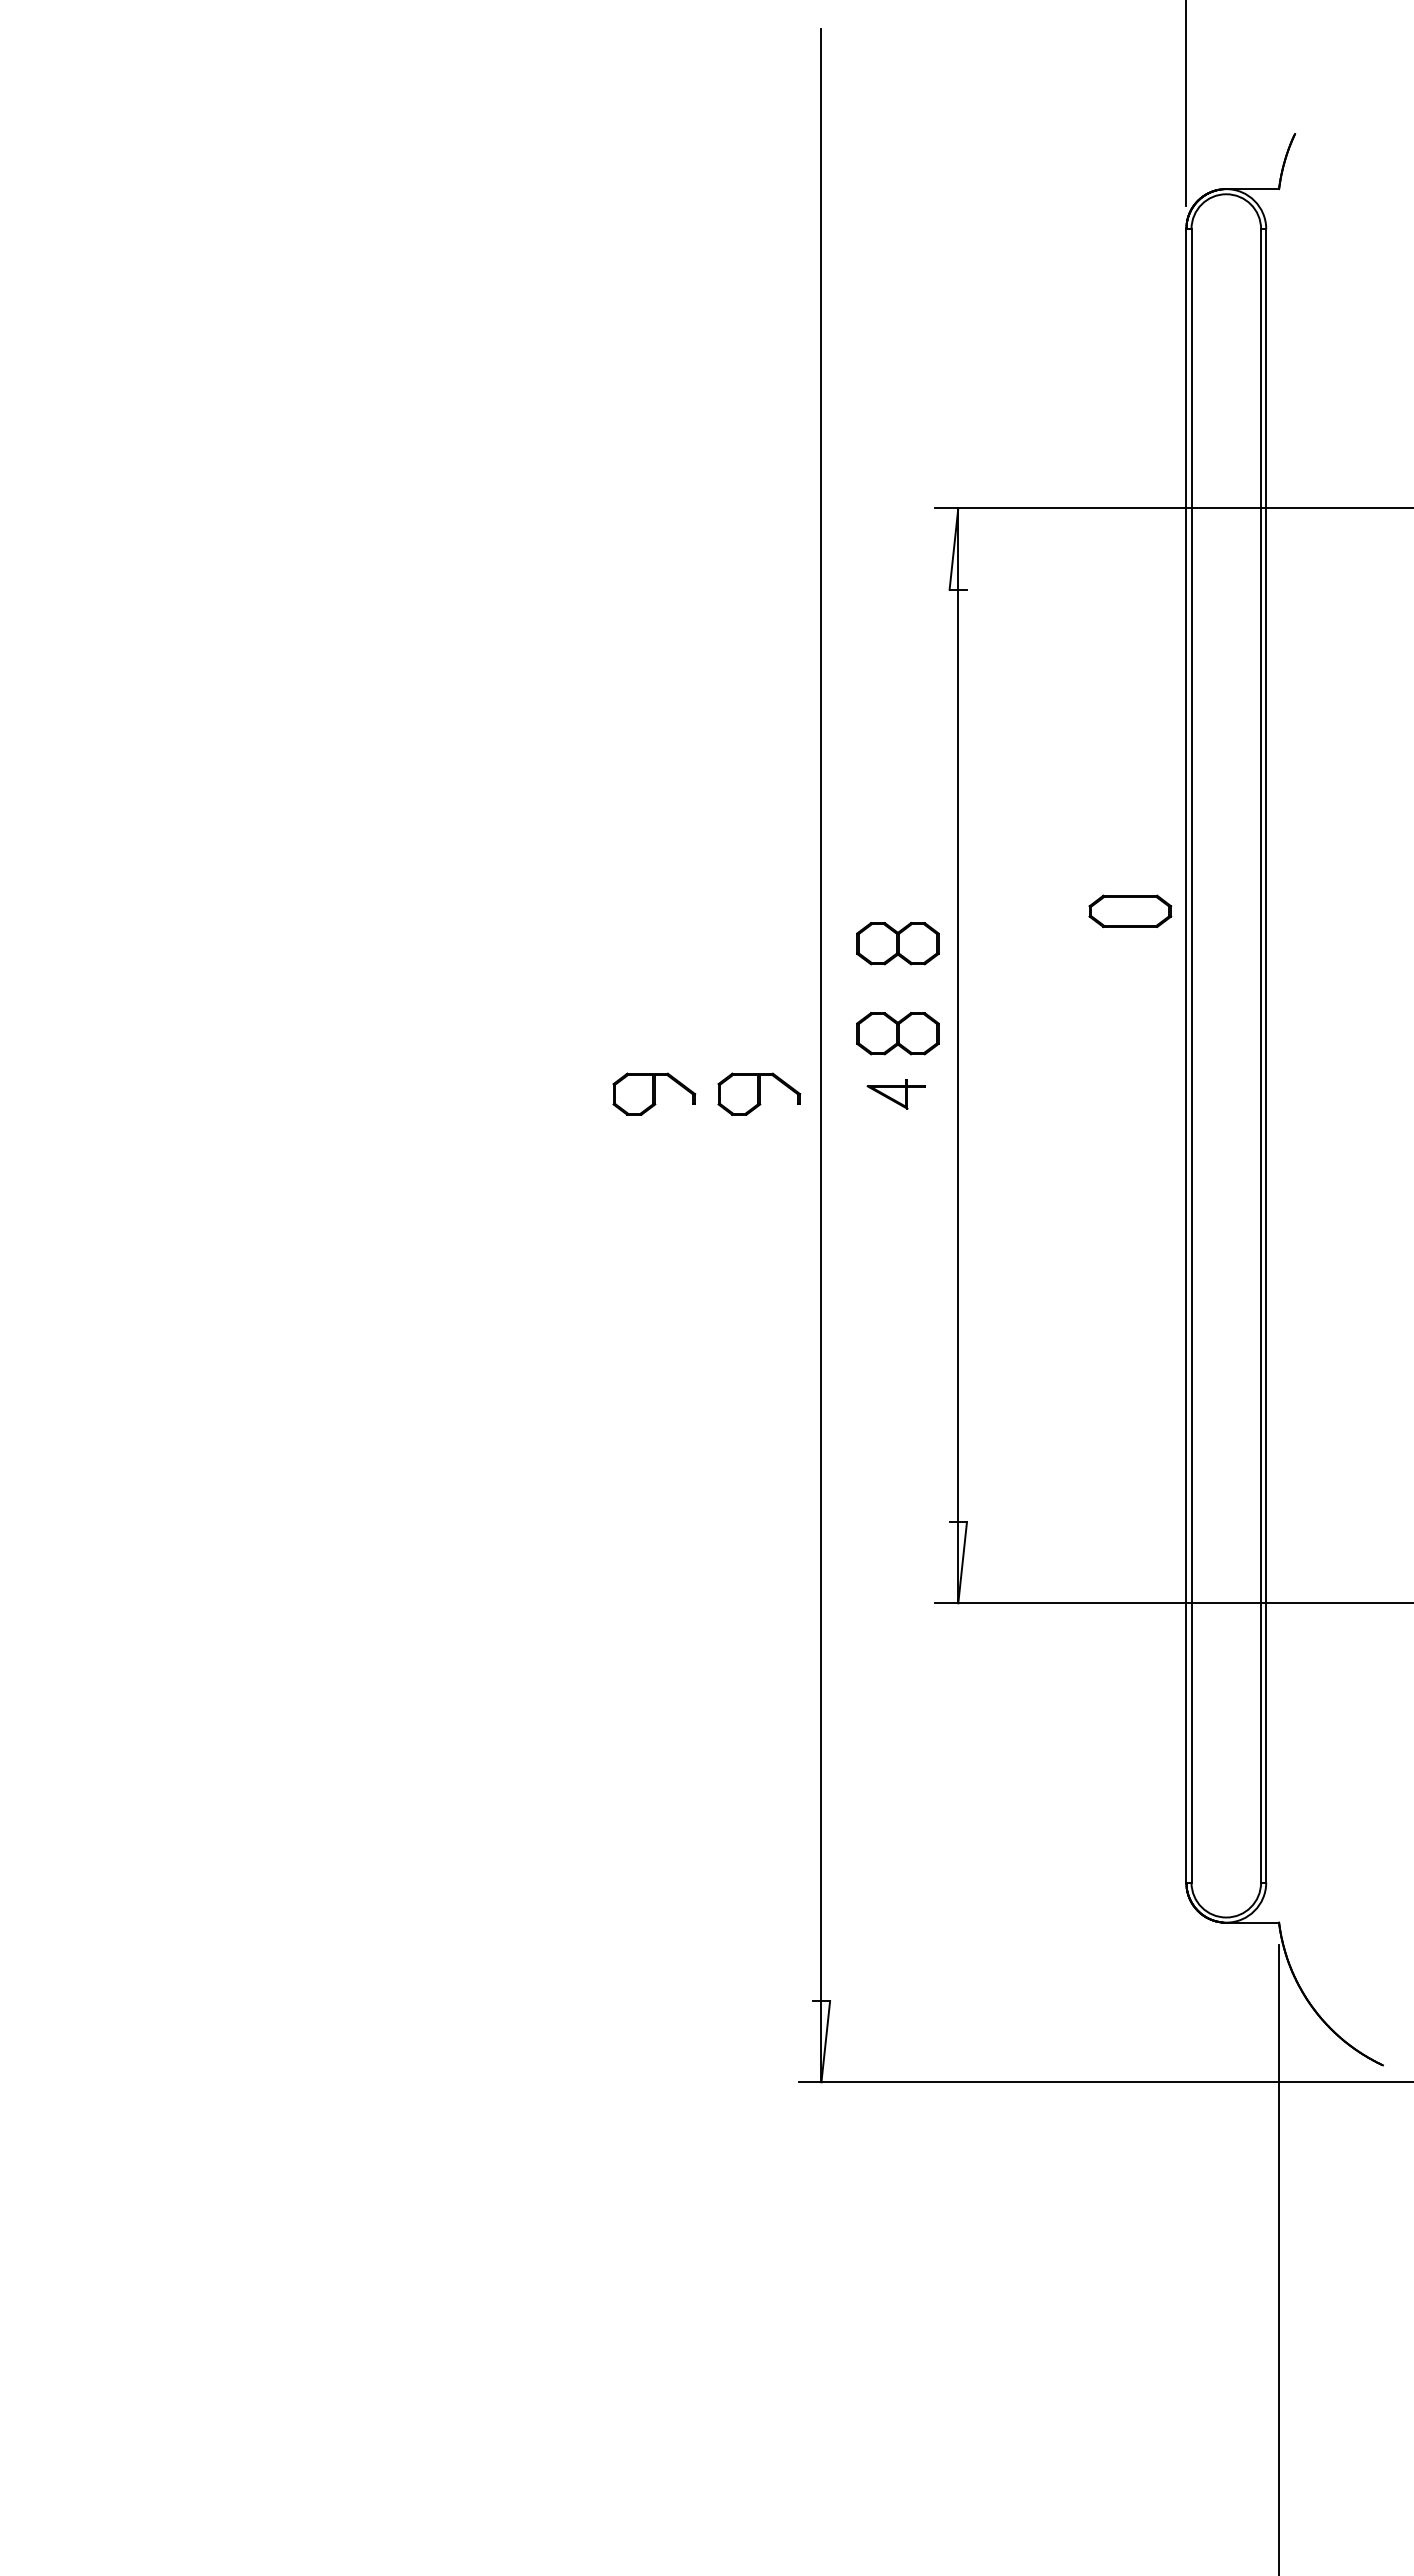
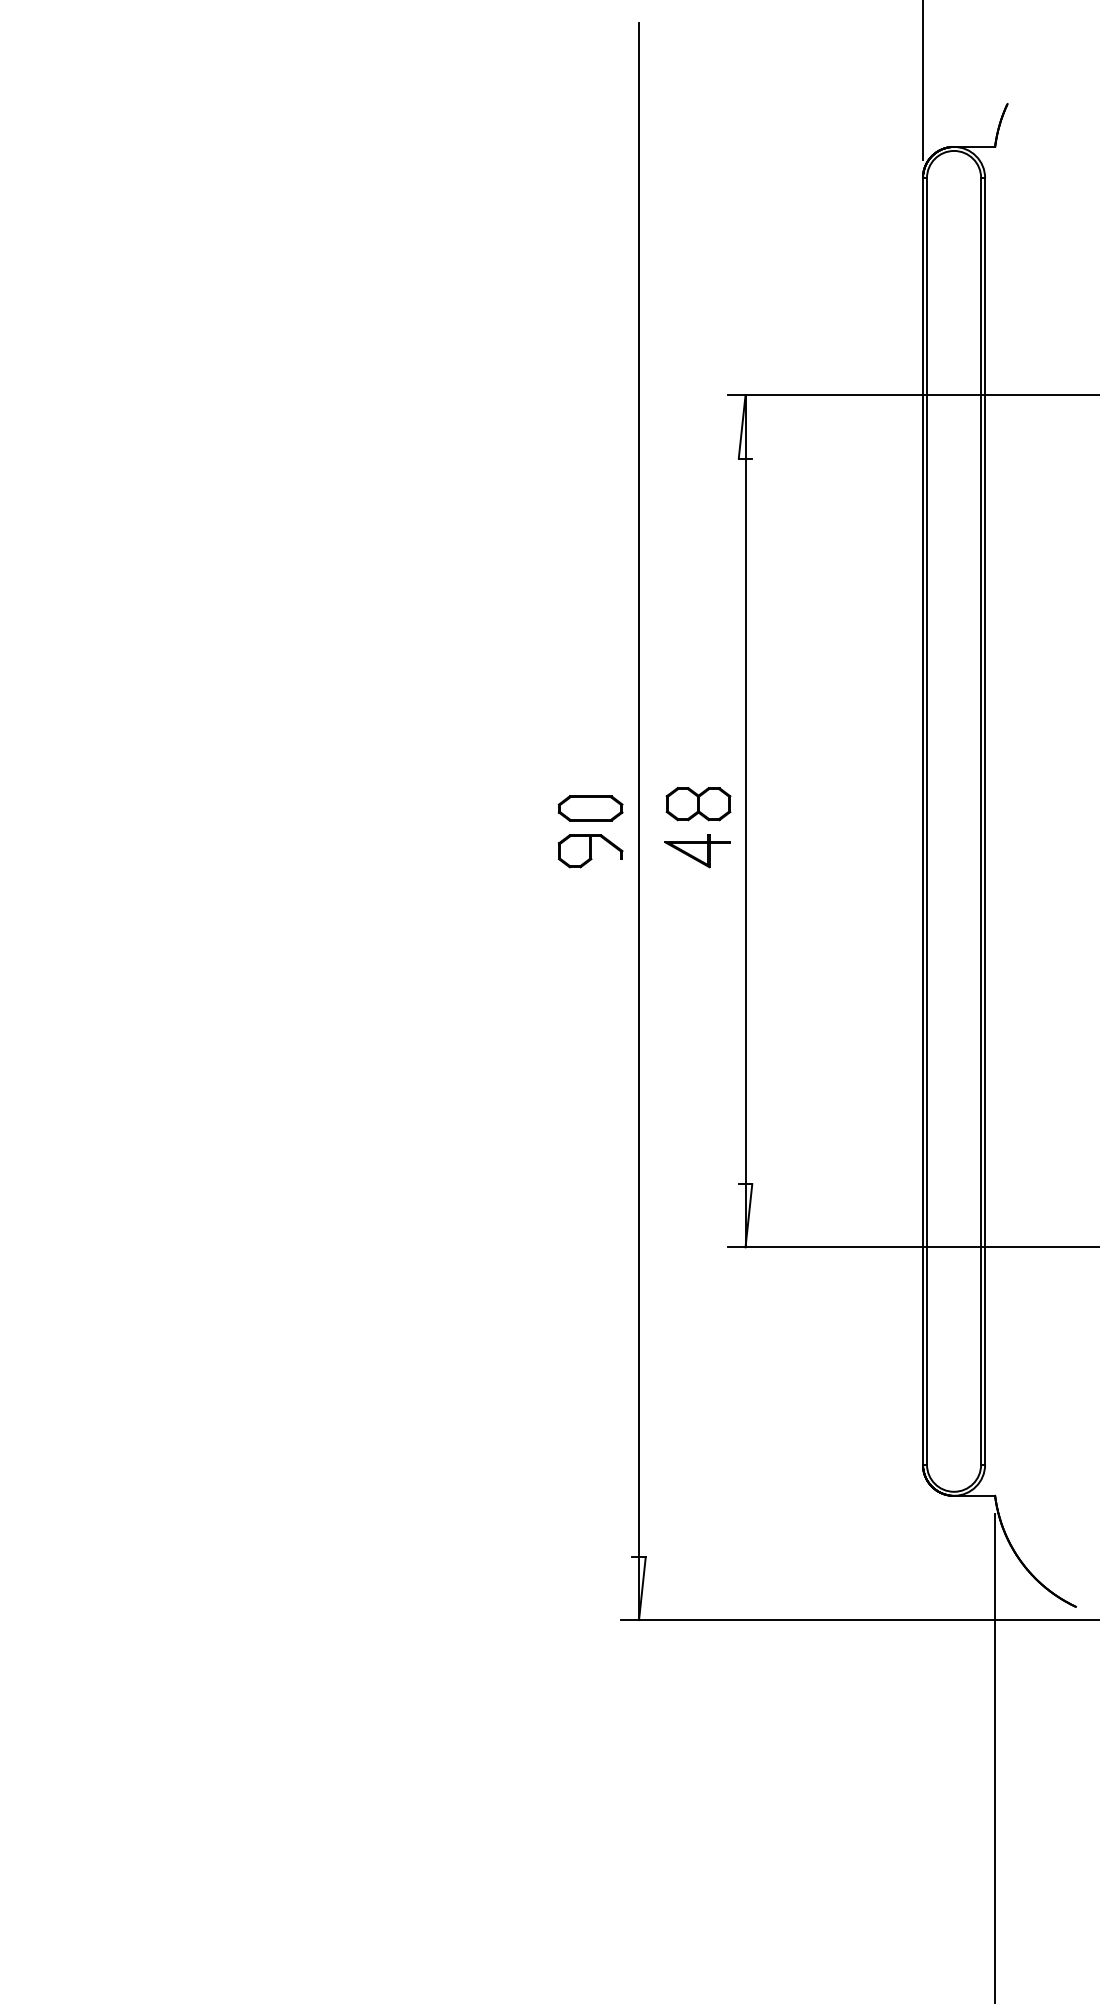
part: (1130, 910) -> (590, 807), moved
part: (897, 943) -> (698, 733), removed
part: (654, 1093) -> (509, 850), removed
part: (896, 1094) -> (697, 851), size x1.43

